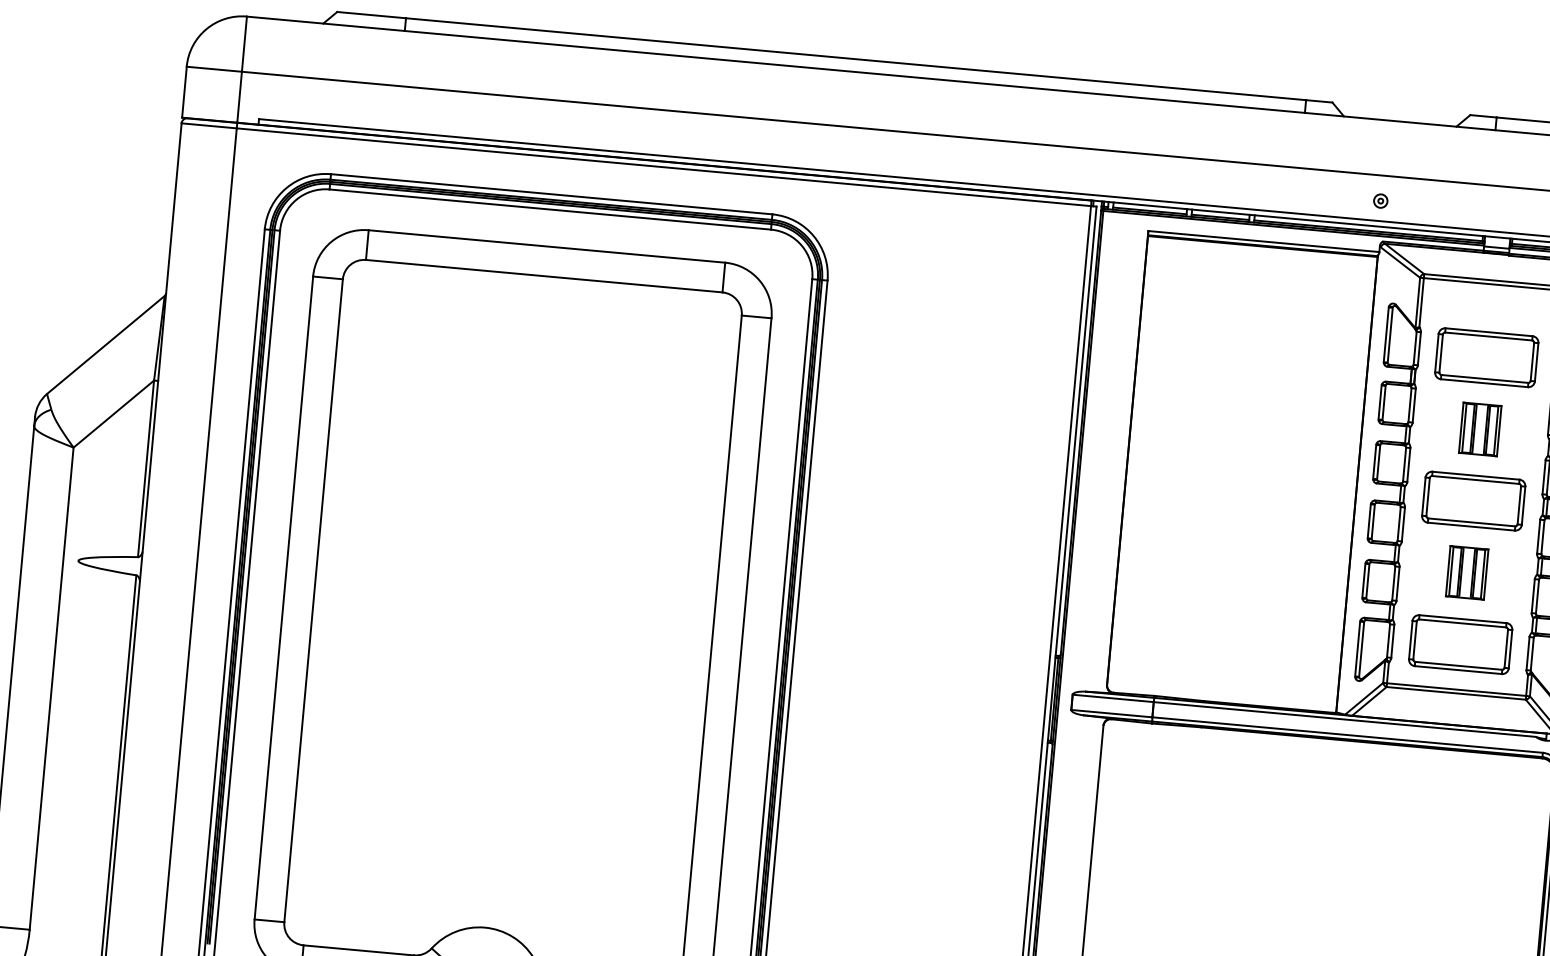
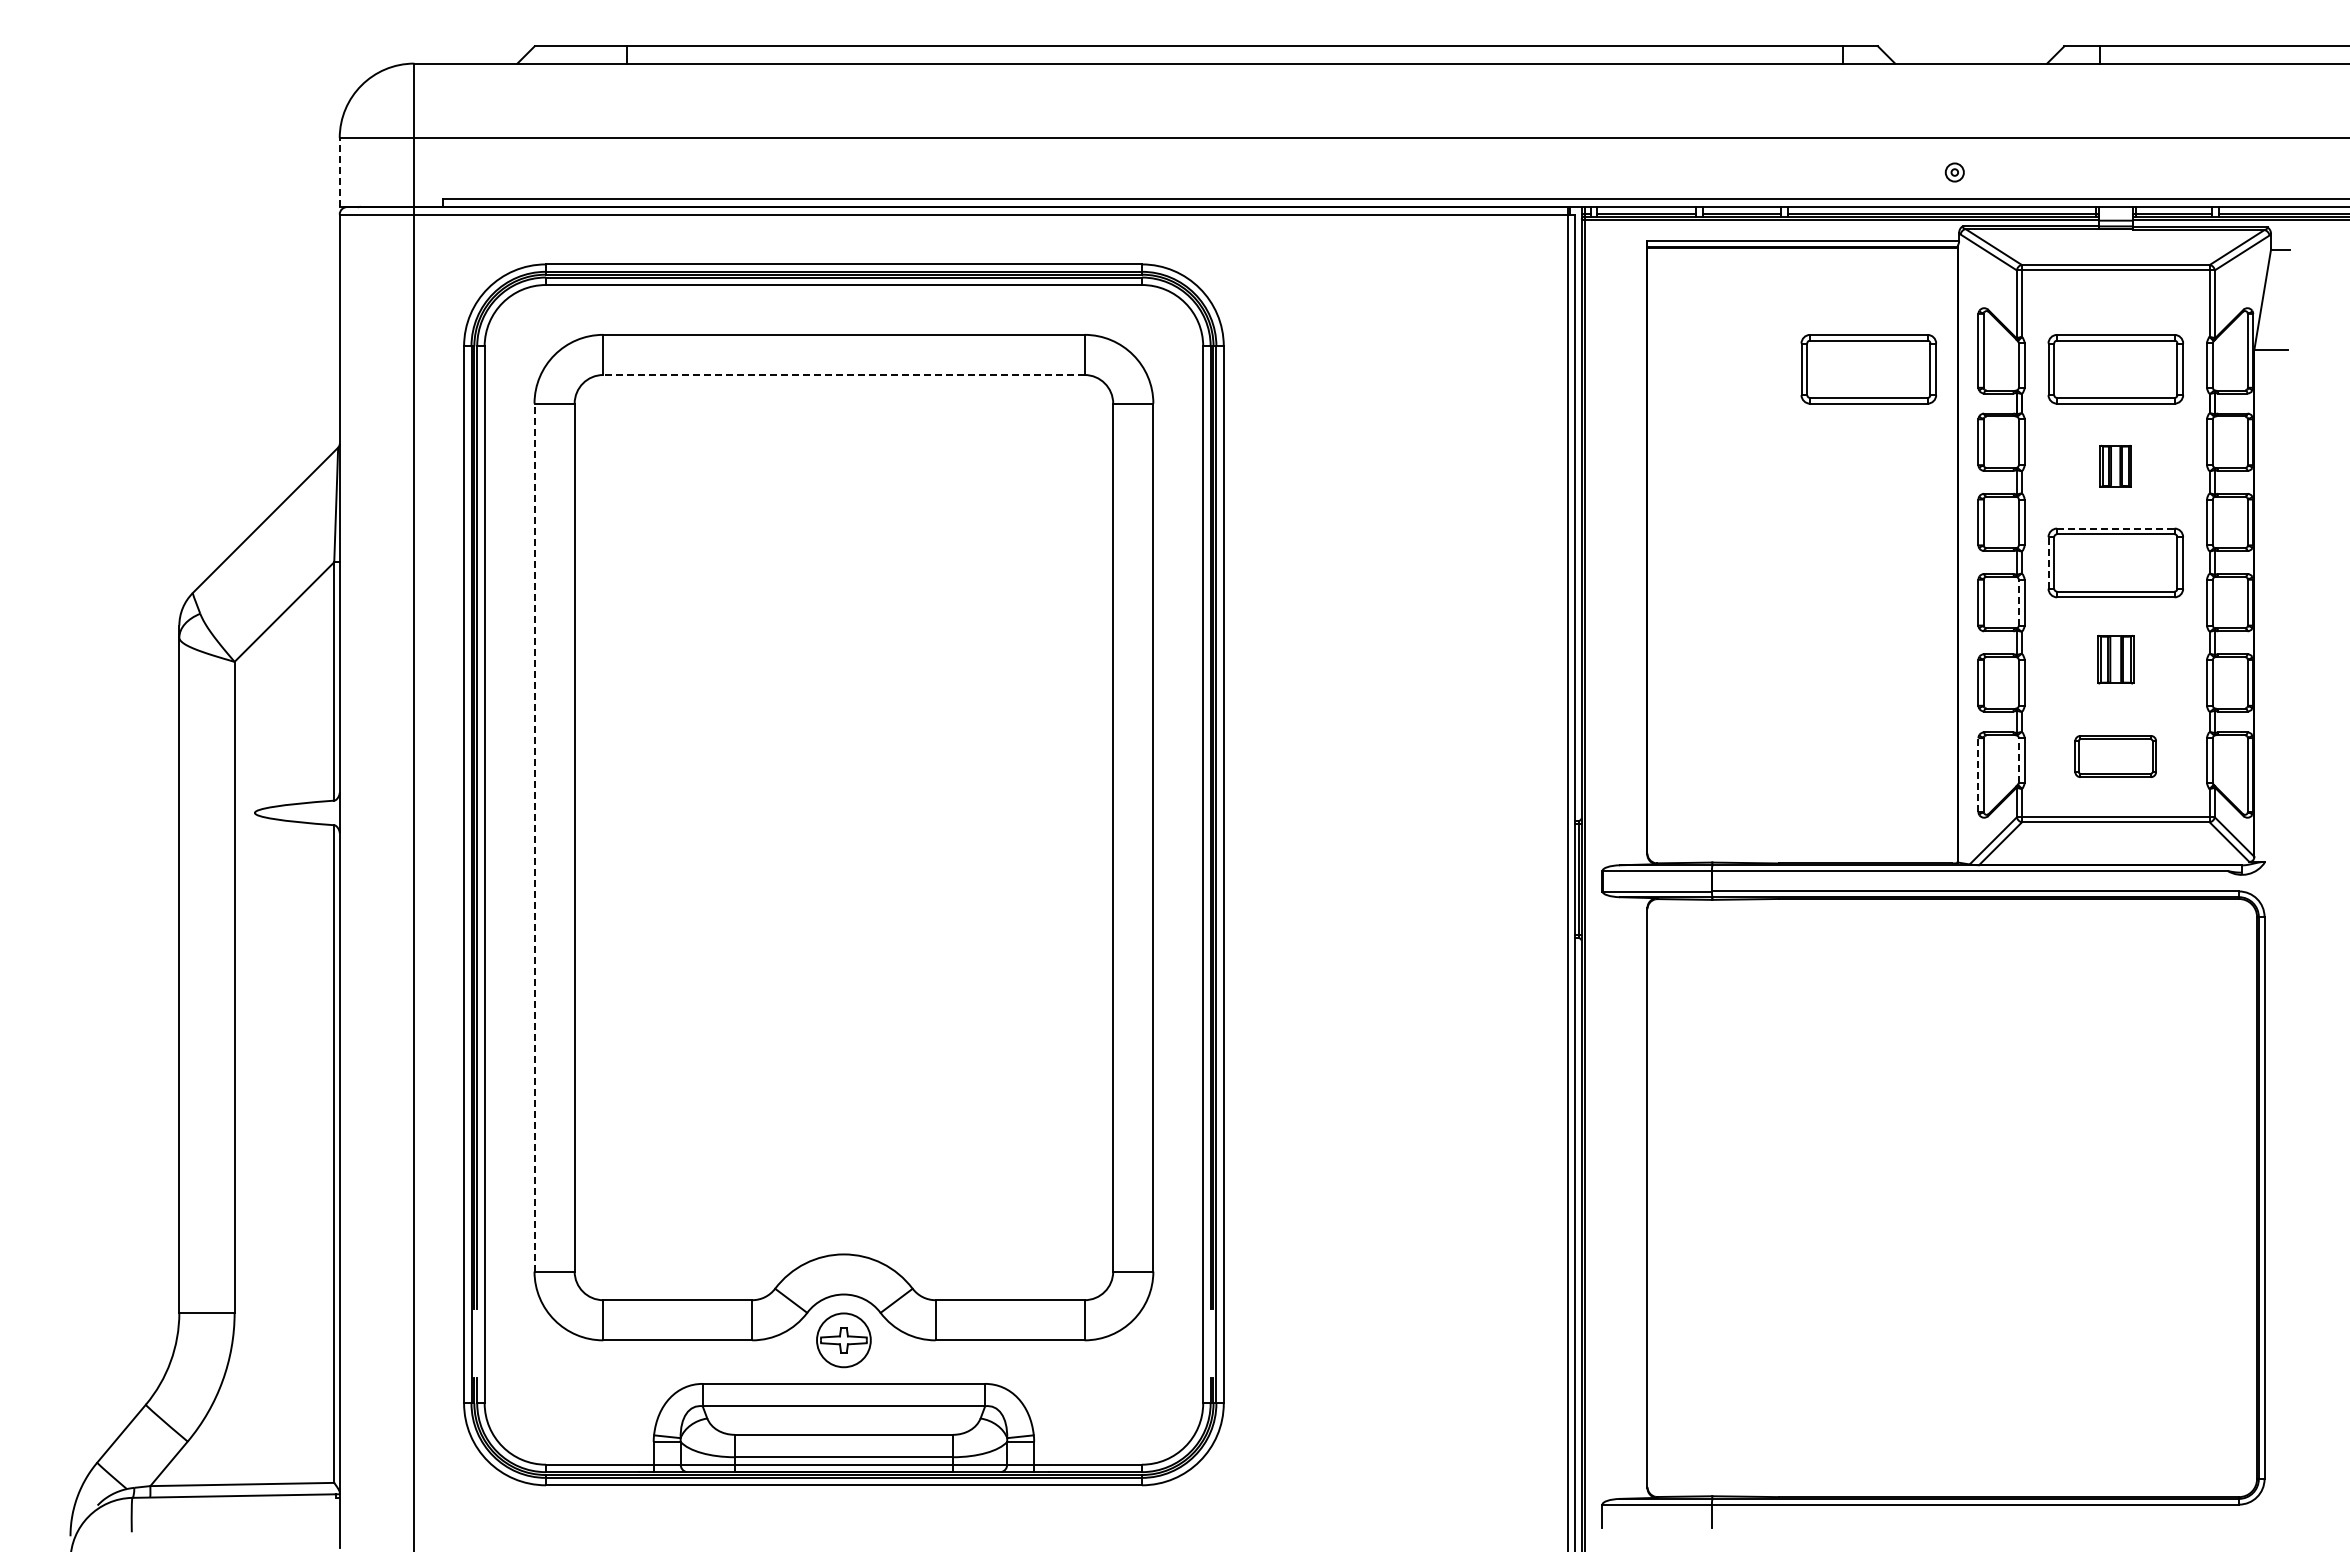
line: (184, 92) -> (339, 172), solid -> dashed
line: (543, 275) -> (843, 374), solid -> dashed
part: (1303, 341) -> (1868, 369), added
part: (1479, 429) -> (2115, 466), size x0.6
line: (1475, 475) -> (2115, 528), solid -> dashed
line: (1423, 496) -> (2048, 562), solid -> dashed
line: (1398, 523) -> (2018, 602), solid -> dashed
part: (1466, 572) -> (2115, 659), size x0.7
line: (283, 597) -> (534, 837), solid -> dashed
line: (1388, 640) -> (2018, 759), solid -> dashed
part: (1460, 644) -> (2115, 756), size x0.6
line: (1357, 649) -> (1978, 775), solid -> dashed

